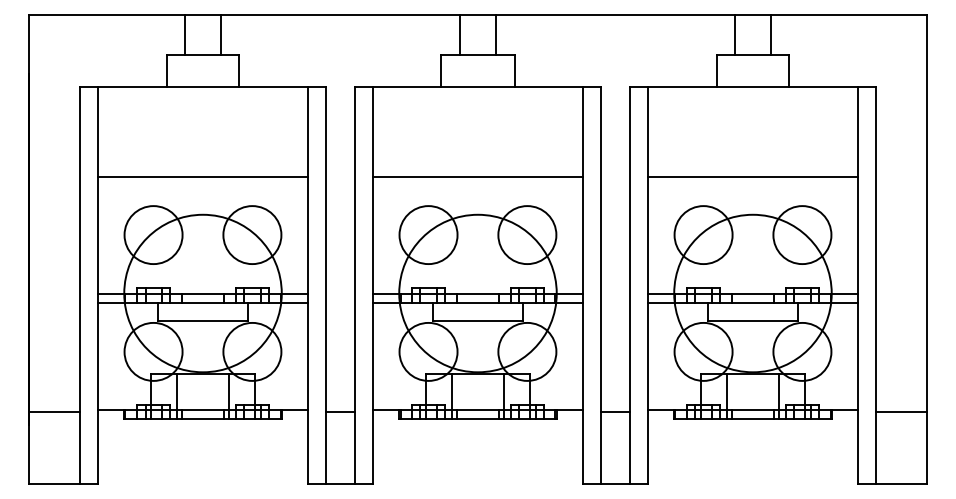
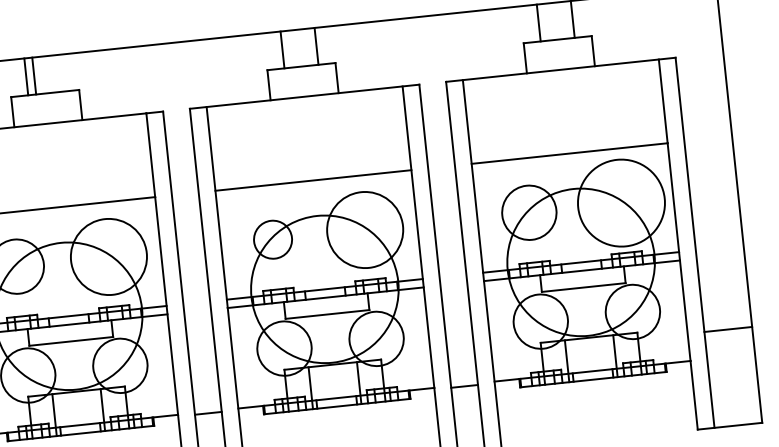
line: (221, 34) -> (34, 75), moved
circle: (252, 235) -> (109, 257), size x1.4
circle: (428, 235) -> (273, 240), size x0.7
circle: (527, 235) -> (365, 230), size x1.4
circle: (802, 235) -> (621, 203), size x1.6
line: (901, 412) -> (728, 329), moved

